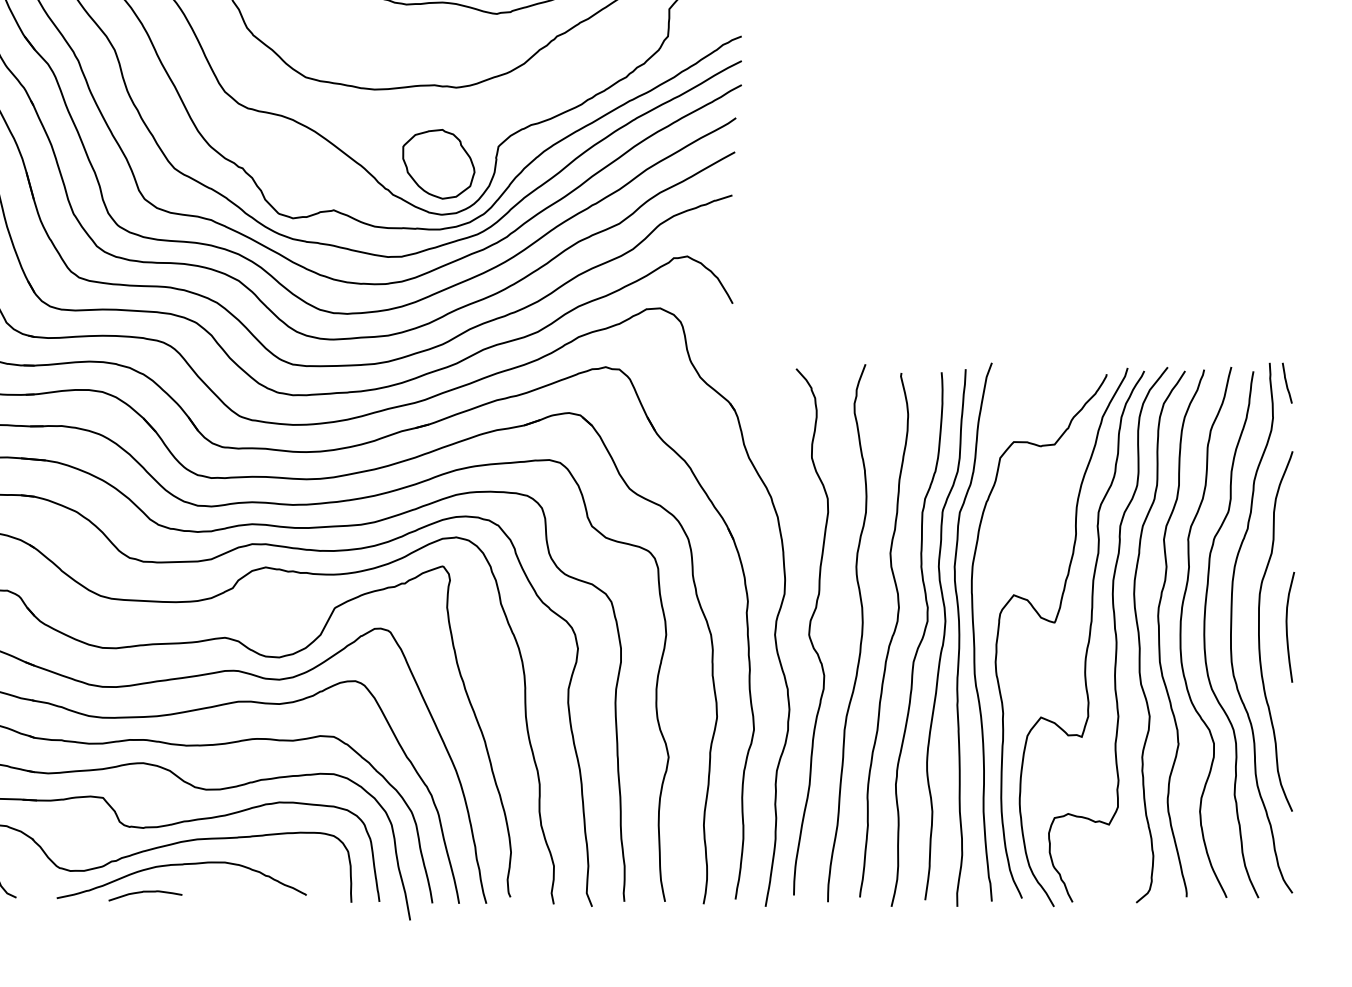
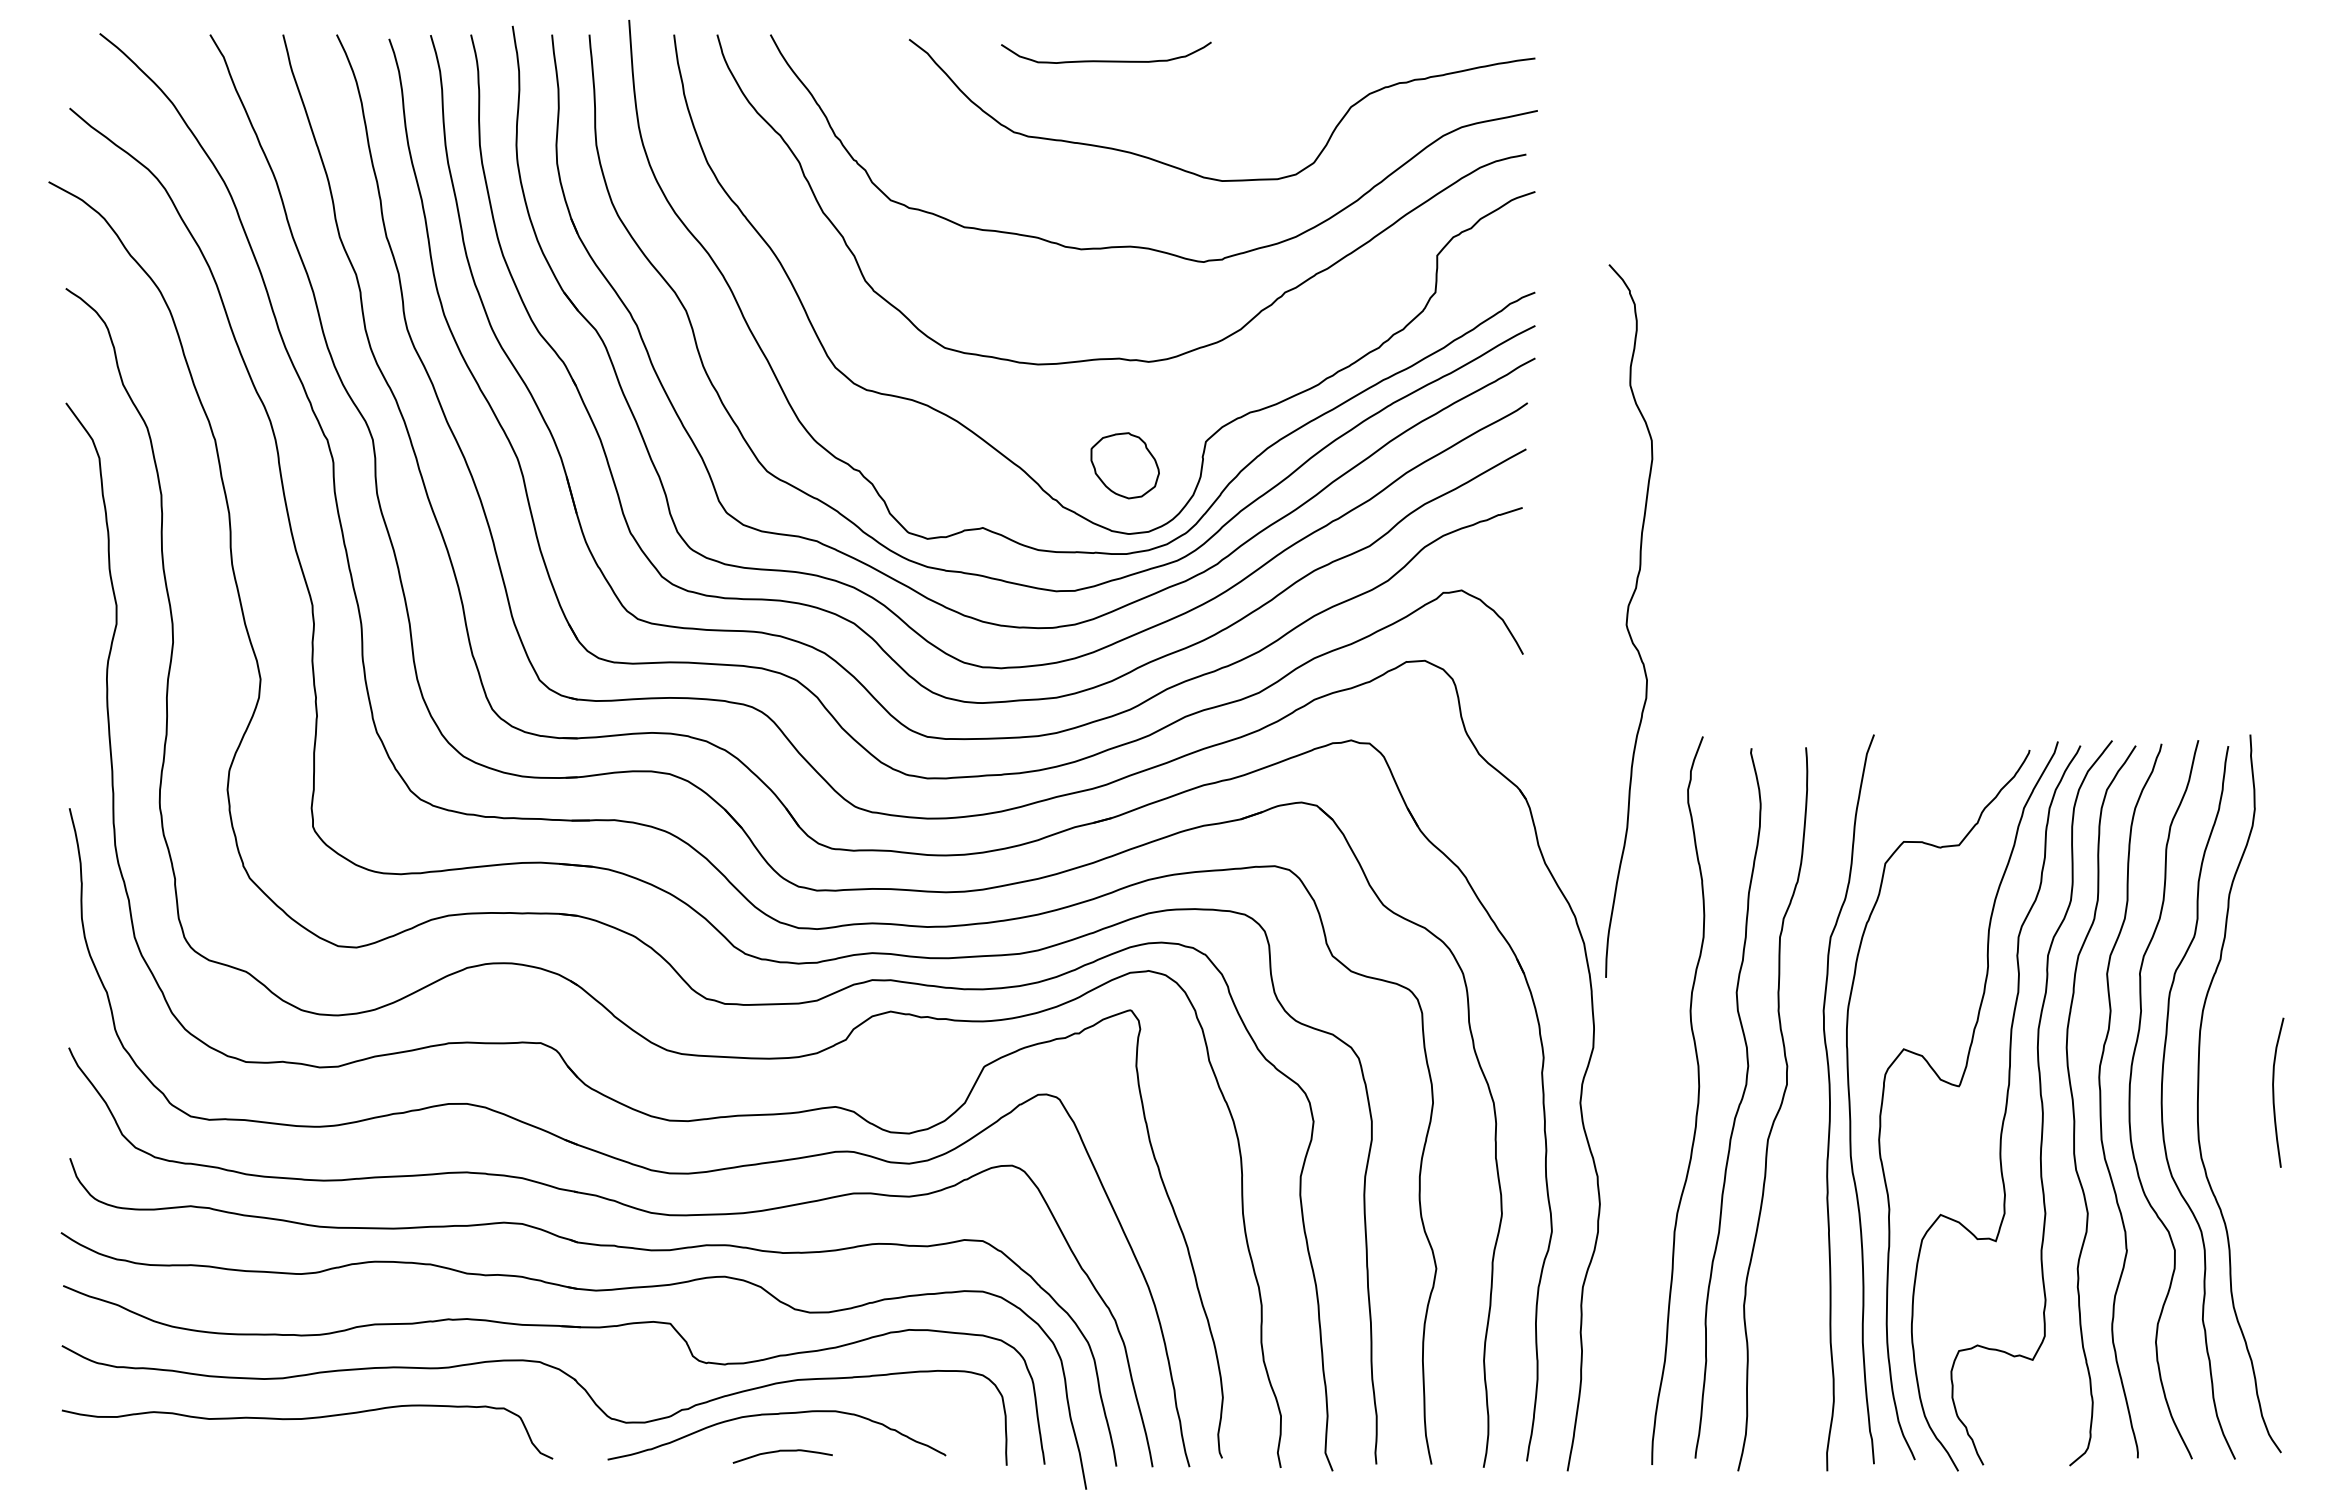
part: (439, 164) -> (1125, 465), size x0.7
curve: (1286, 382) -> (2273, 761), removed
curve: (809, 631) -> (1627, 620), moved
curve: (1259, 631) -> (2236, 1098), removed
curve: (944, 634) -> (1810, 1102), removed
curve: (145, 892) -> (782, 1451), moved

